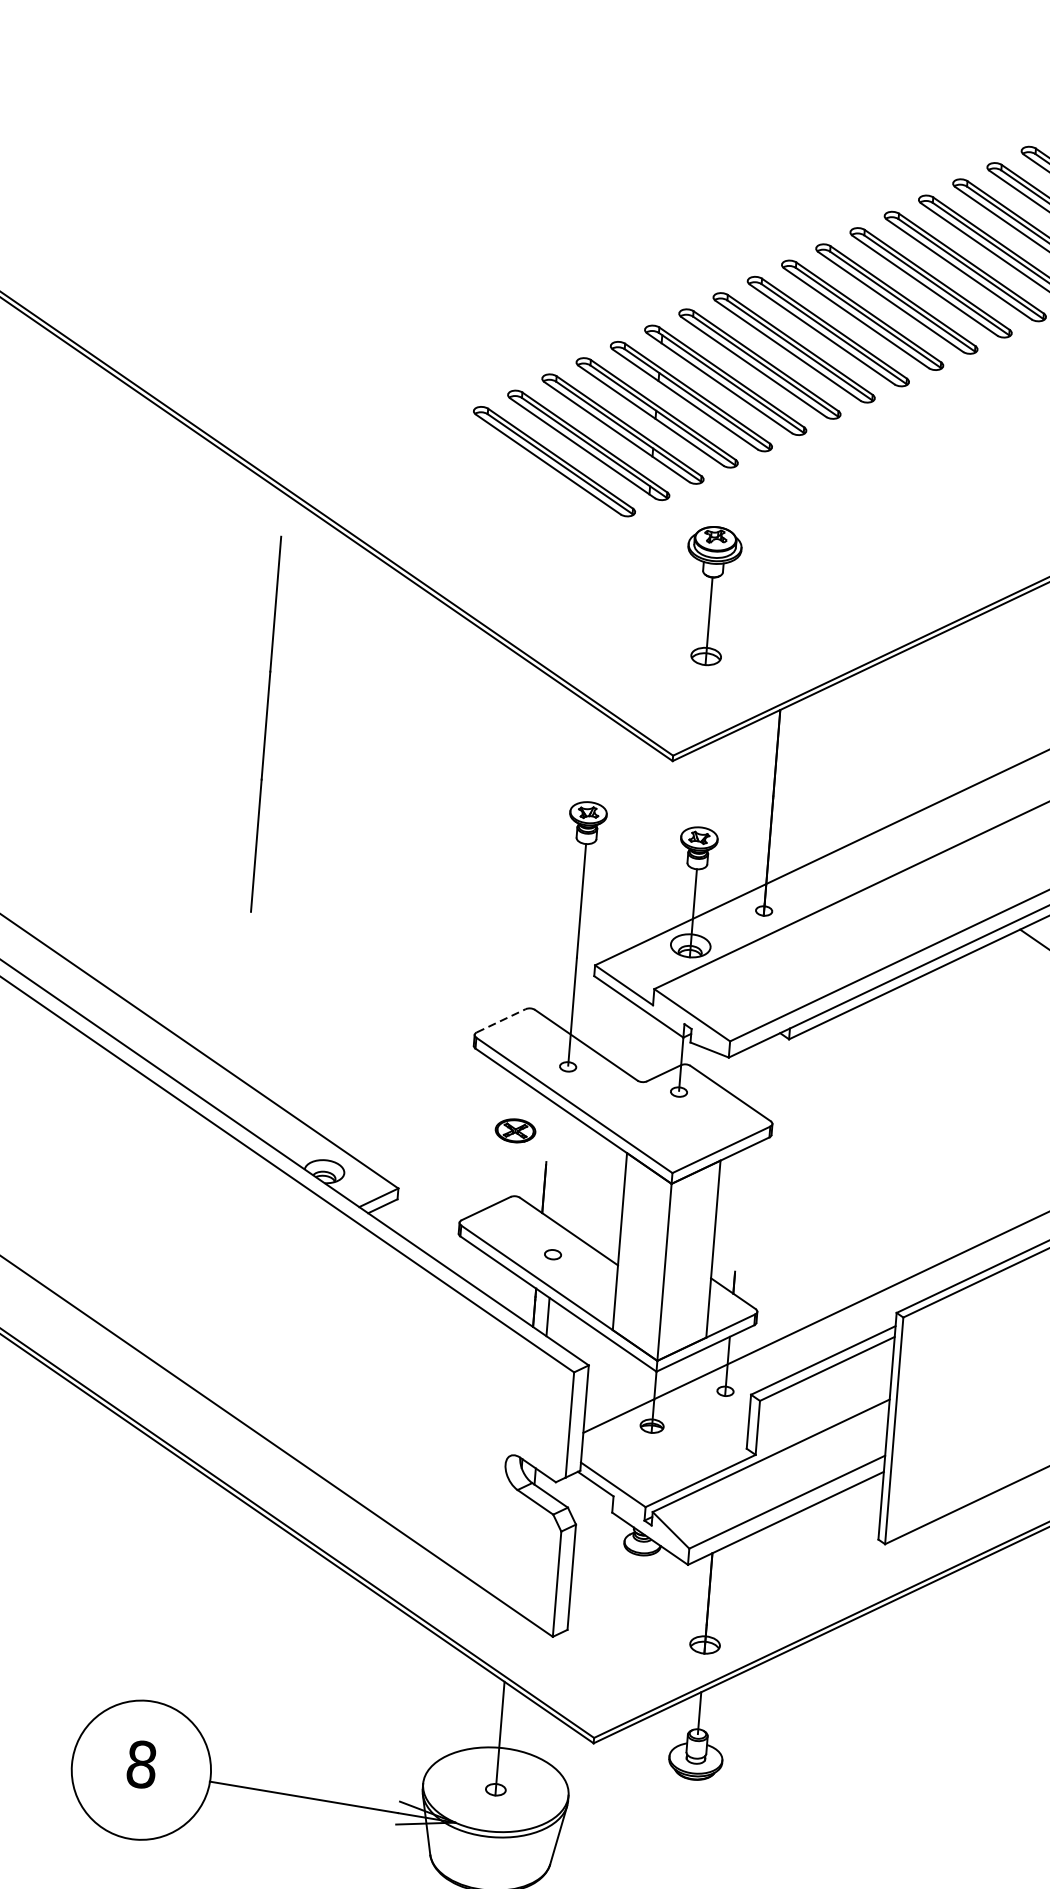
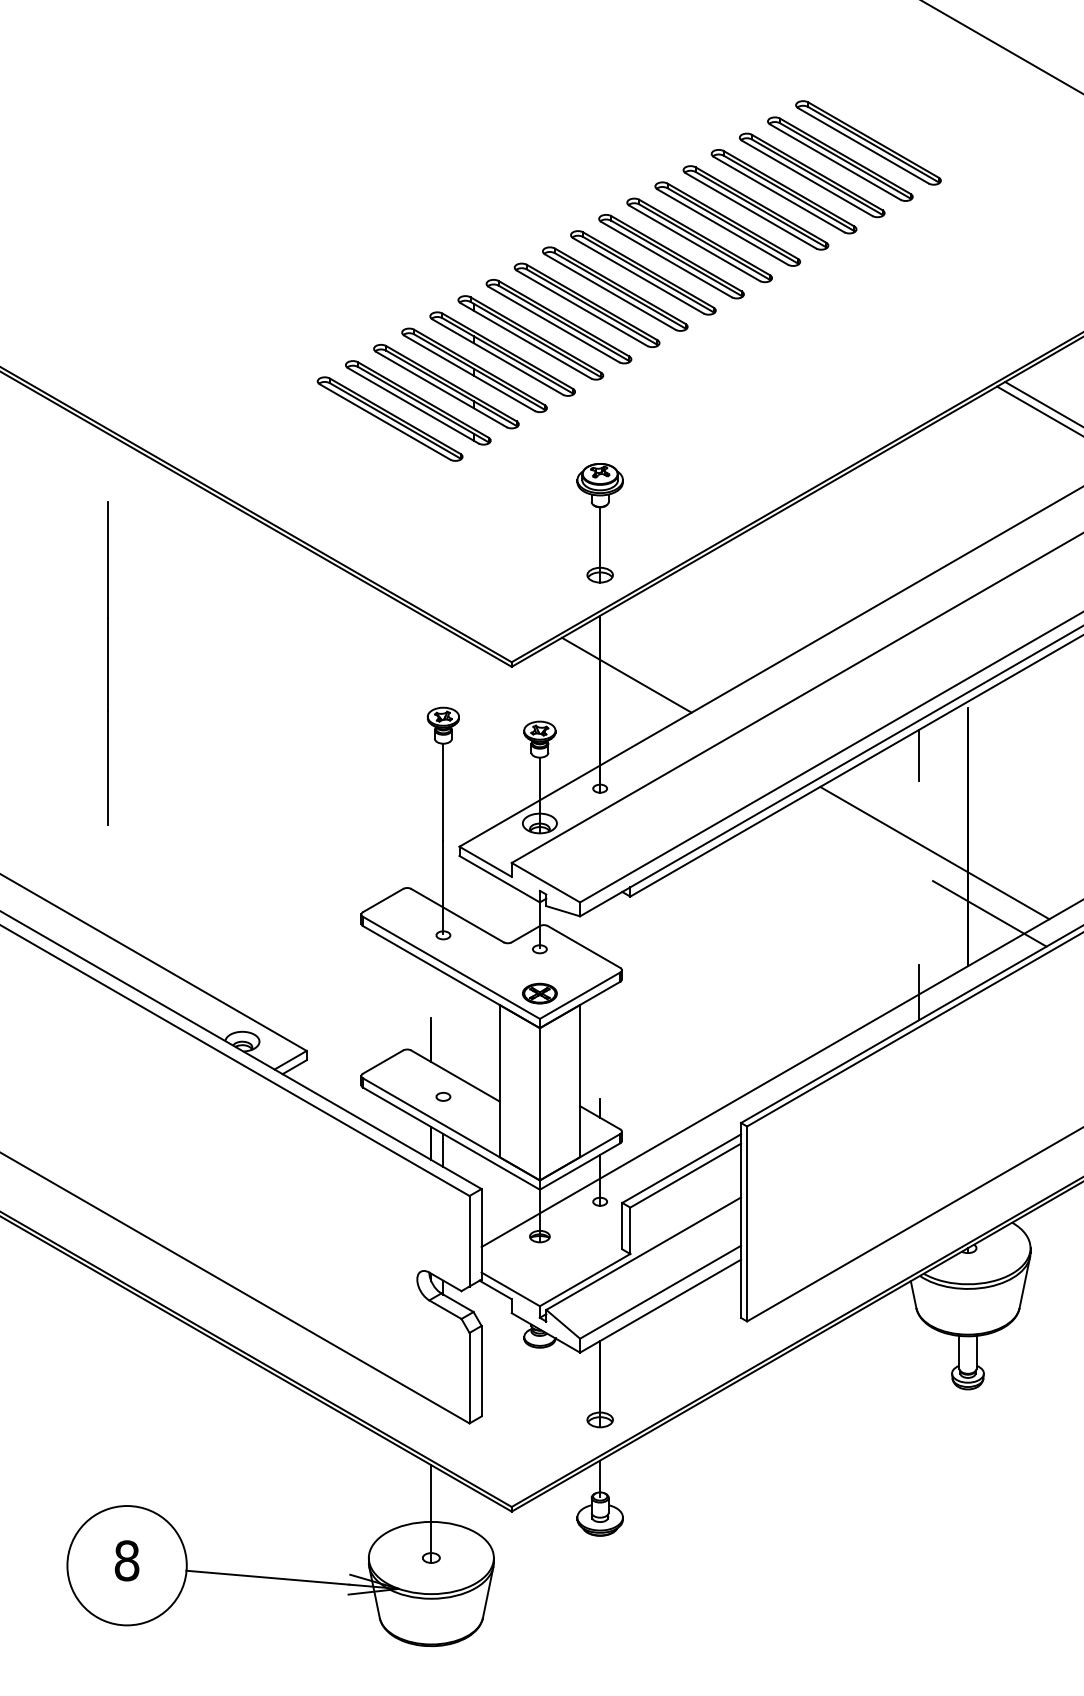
part: (710, 596) -> (599, 523), moved
line: (265, 724) -> (107, 663), moved
line: (805, 780) -> (626, 674), added
line: (501, 1020) -> (383, 900), dashed -> solid
part: (515, 1130) -> (539, 993), moved

